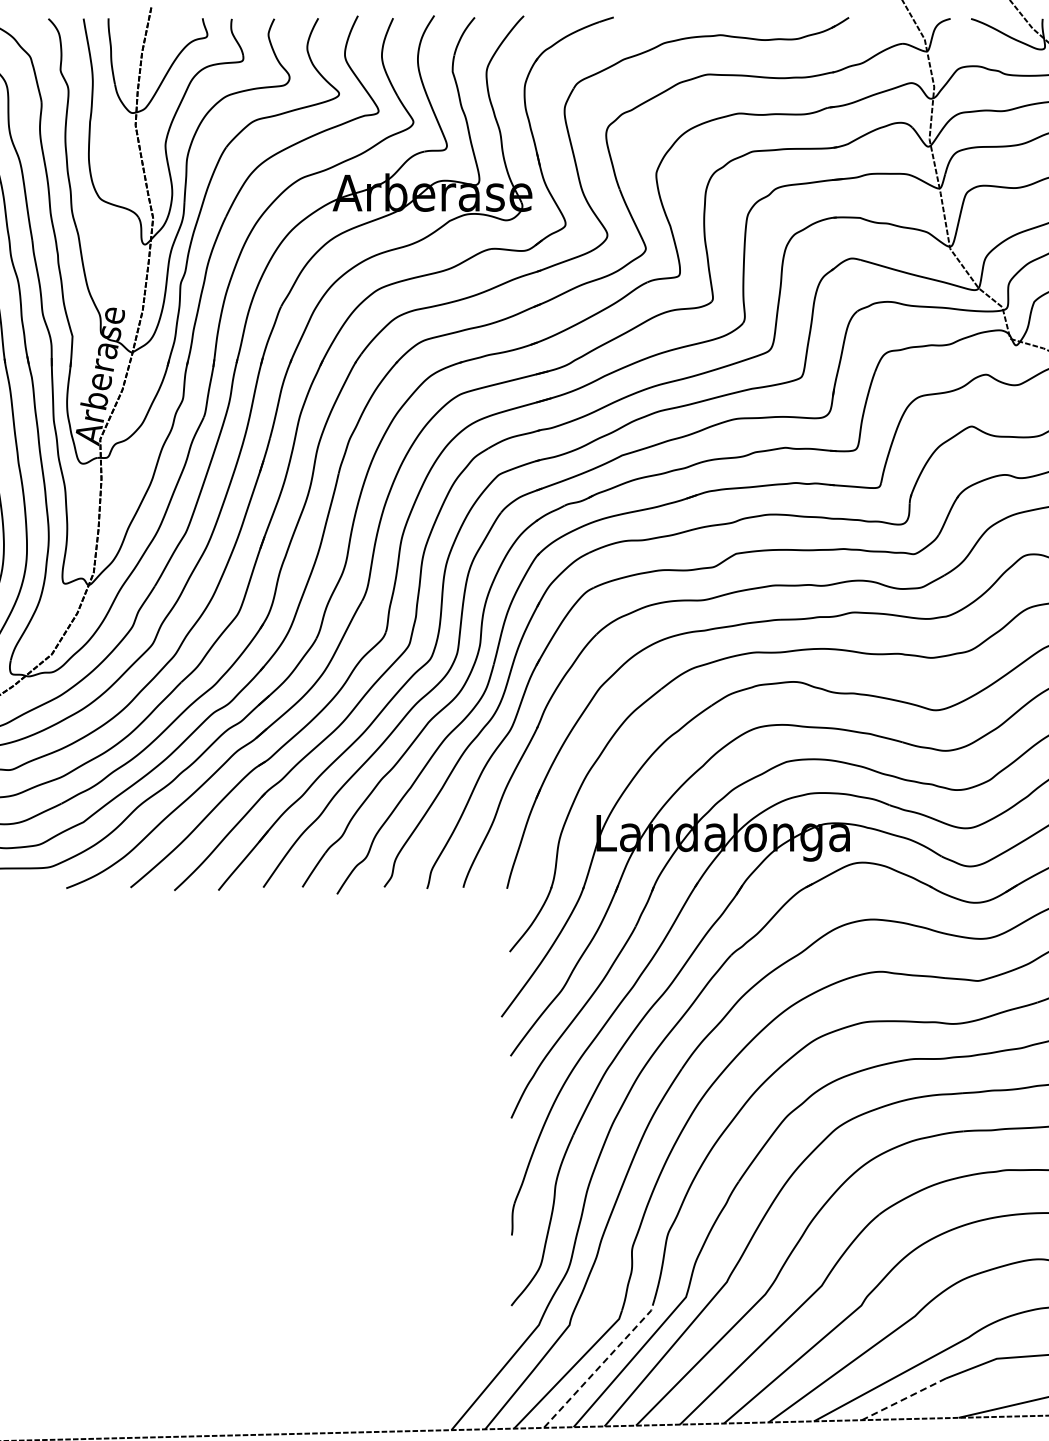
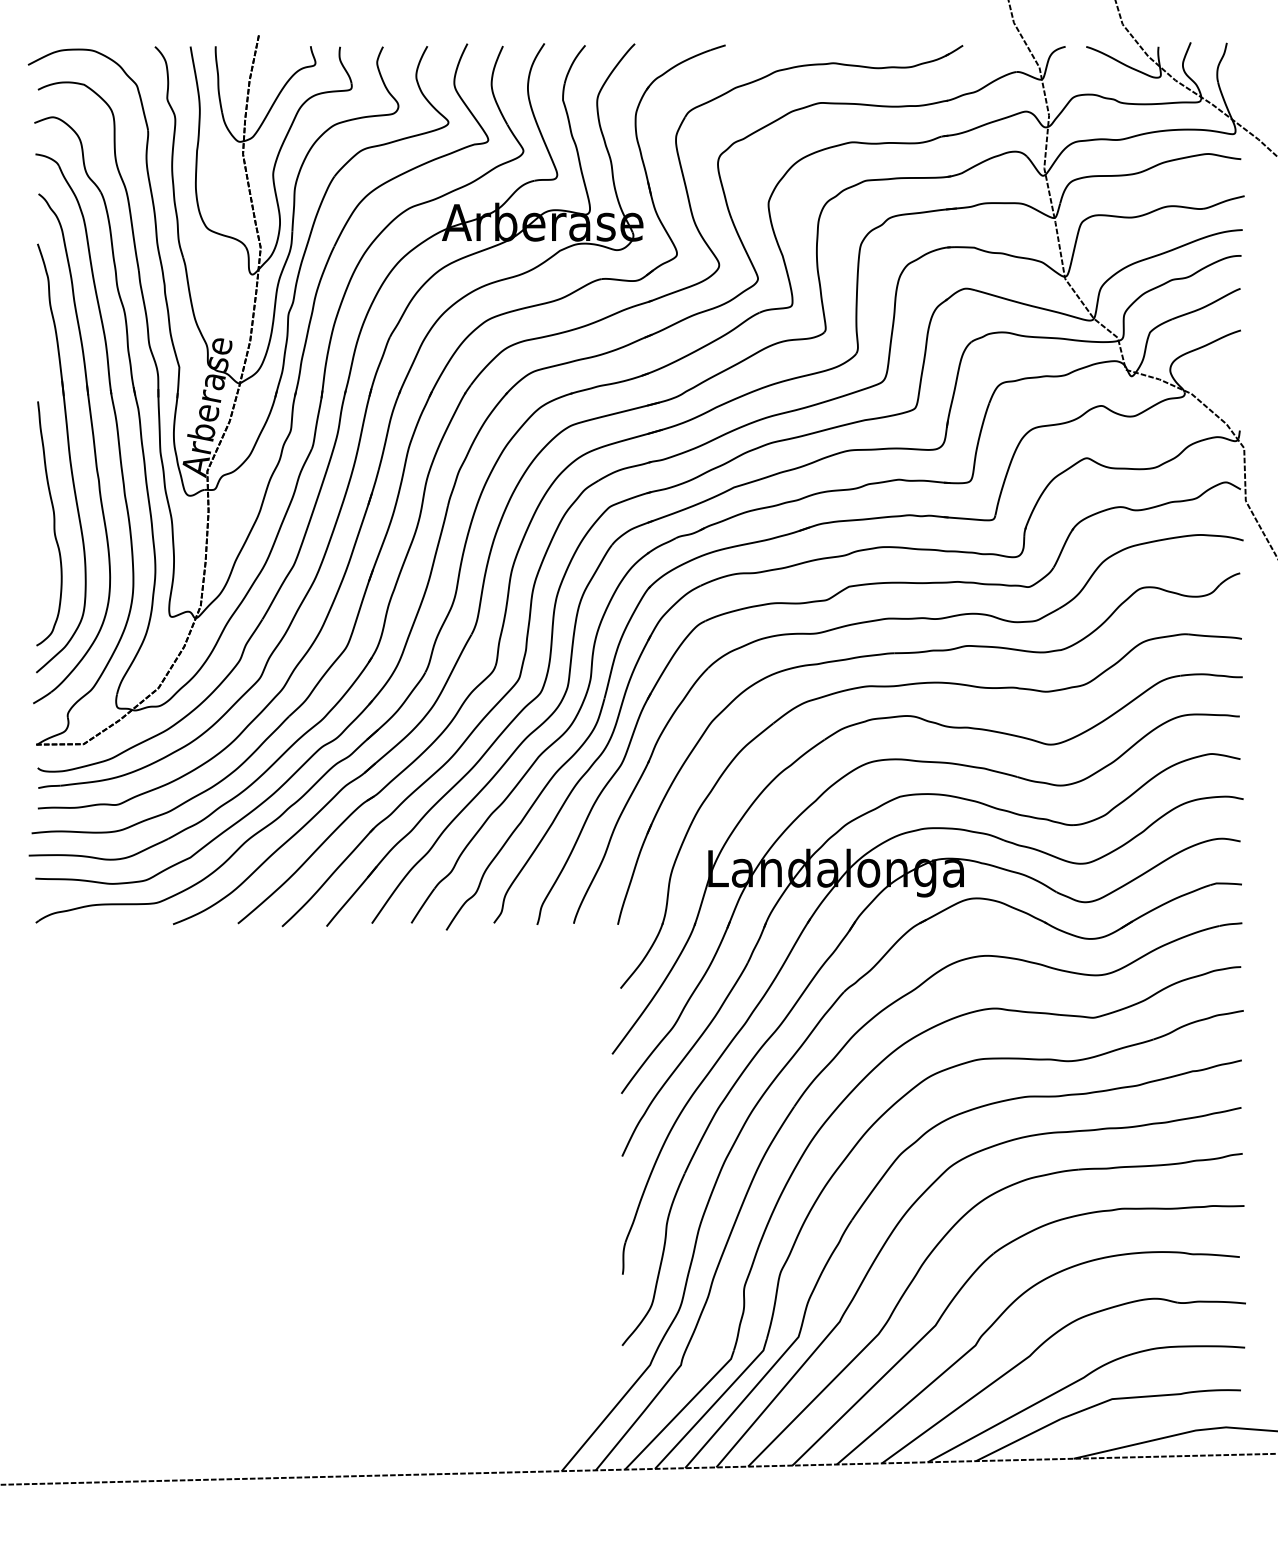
line: (601, 1364) -> (713, 1404), dashed -> solid
line: (903, 1399) -> (1018, 1440), dashed -> solid

